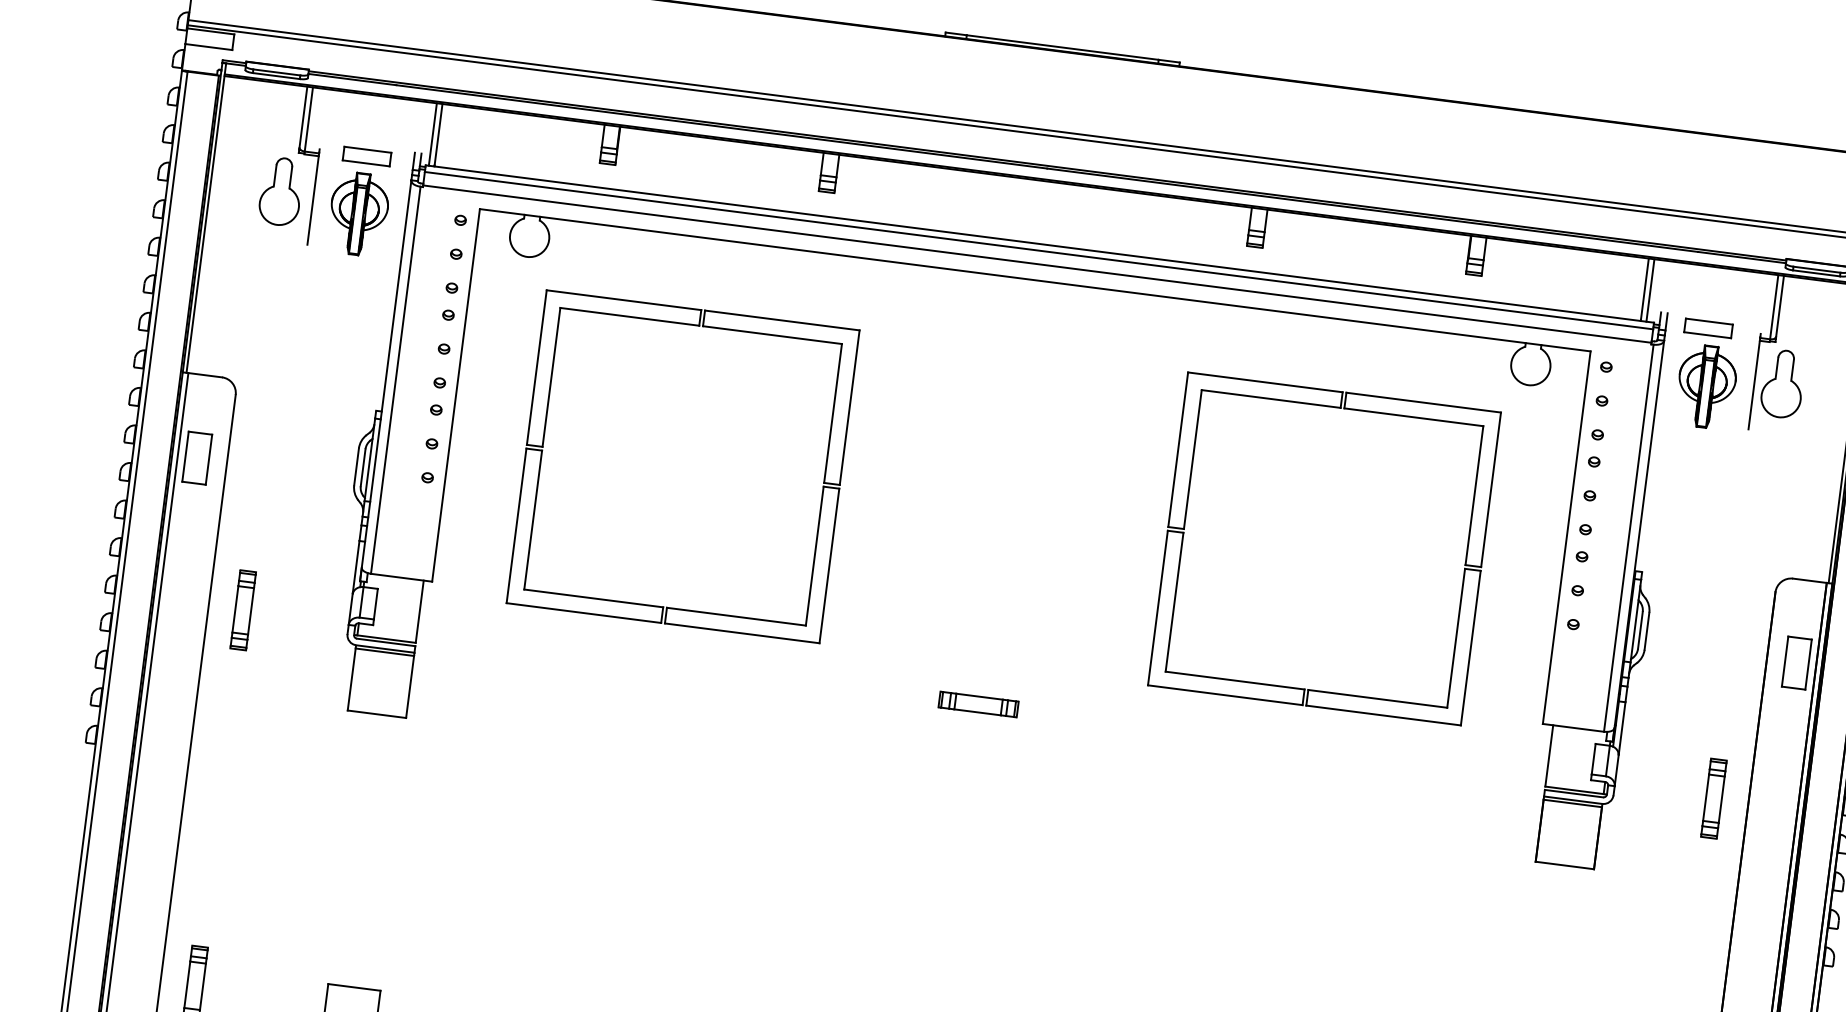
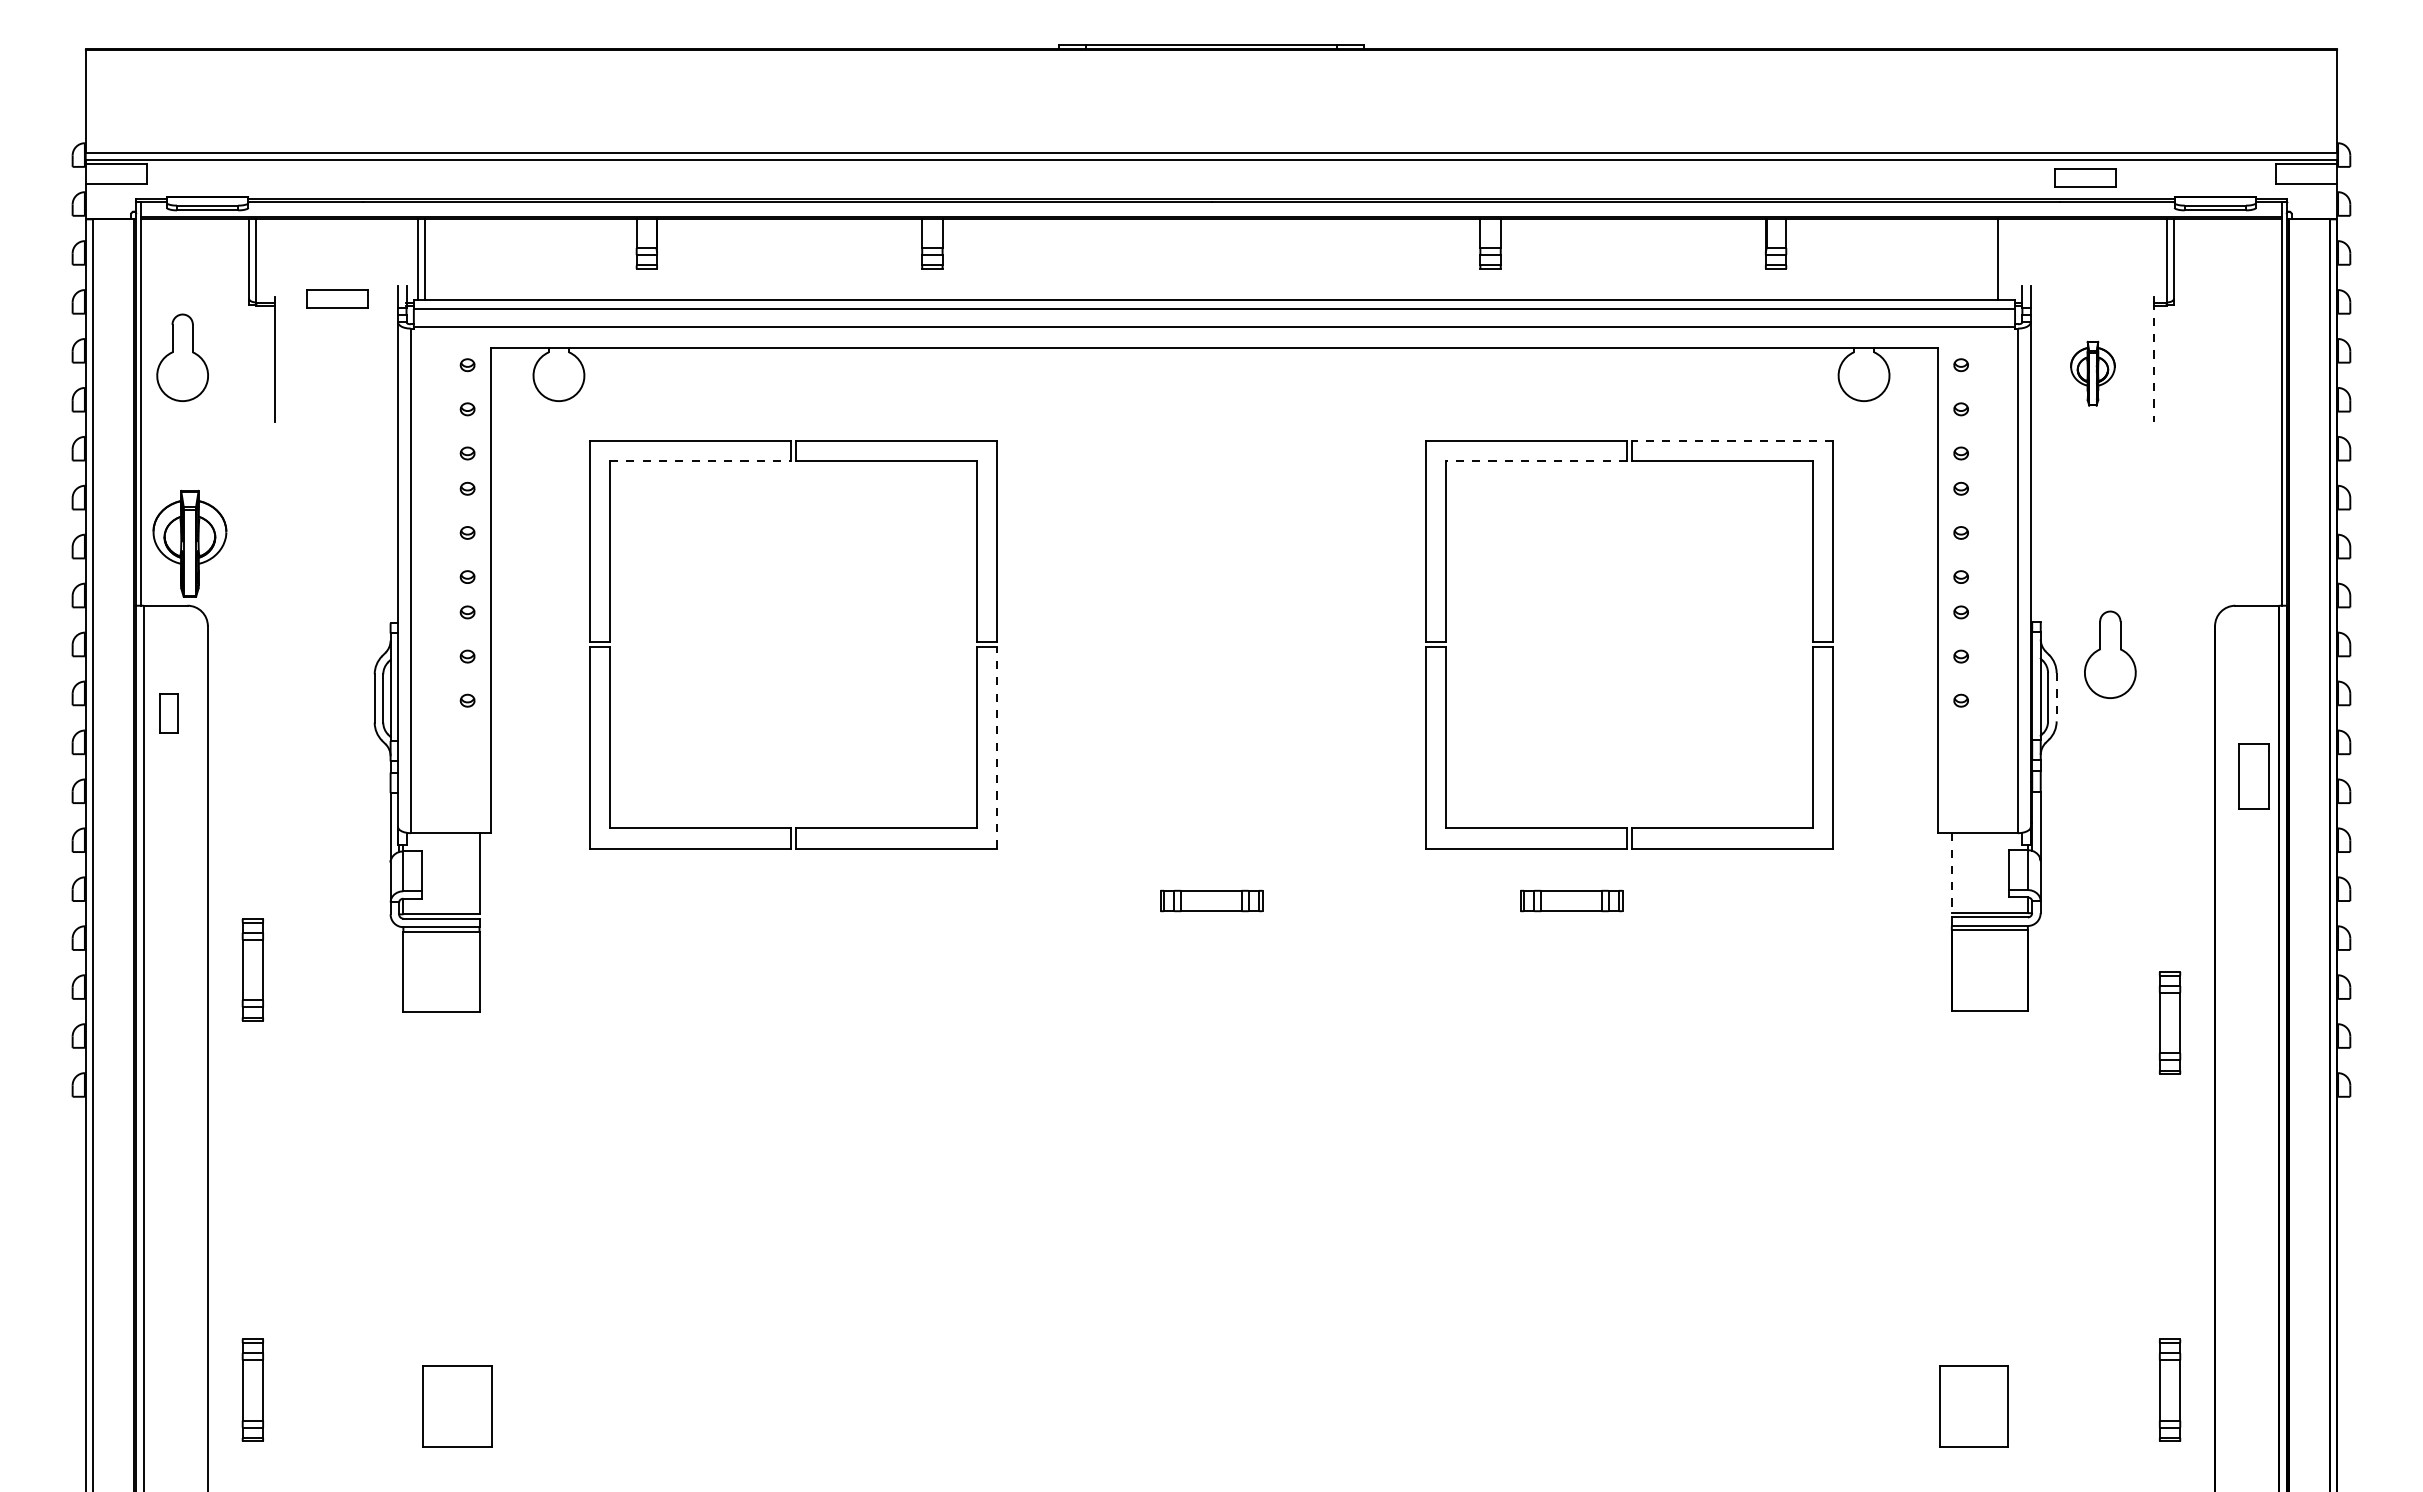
part: (280, 191) -> (182, 357), moved
part: (358, 213) -> (189, 543), moved
line: (1650, 290) -> (2005, 259), removed
line: (629, 317) -> (700, 461), solid -> dashed
part: (1708, 328) -> (2085, 177), moved
line: (1754, 383) -> (2153, 362), solid -> dashed
part: (1783, 383) -> (2110, 654), moved
part: (1706, 386) -> (2092, 373), size x0.6
line: (1271, 399) -> (1536, 461), solid -> dashed
line: (1423, 402) -> (1732, 440), solid -> dashed
part: (196, 458) -> (168, 713), size x0.6
line: (829, 565) -> (997, 747), solid -> dashed
part: (242, 609) -> (252, 969), moved
line: (1646, 631) -> (2056, 697), solid -> dashed
part: (1796, 663) -> (2253, 776), moved
part: (1254, 739) -> (1571, 900), added
line: (1548, 756) -> (1951, 873), solid -> dashed
part: (1714, 798) -> (2170, 1022), moved

